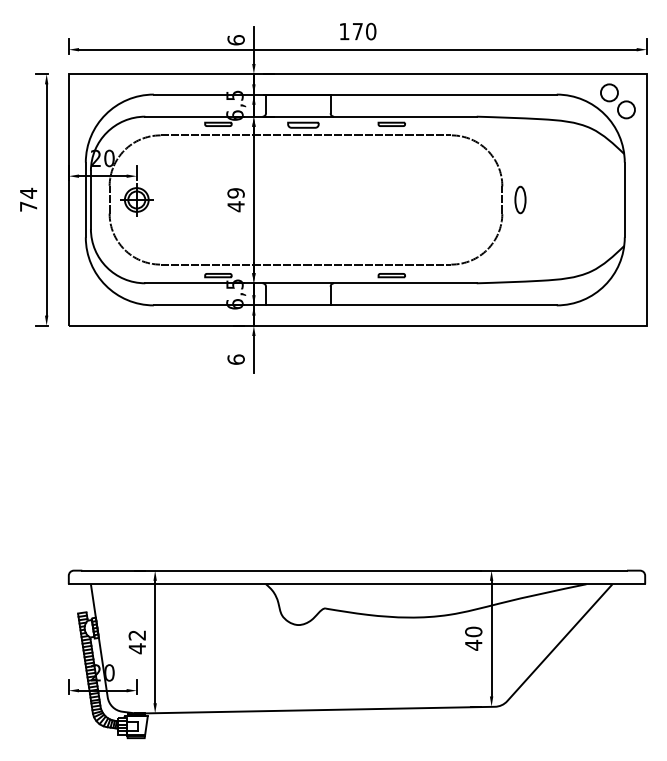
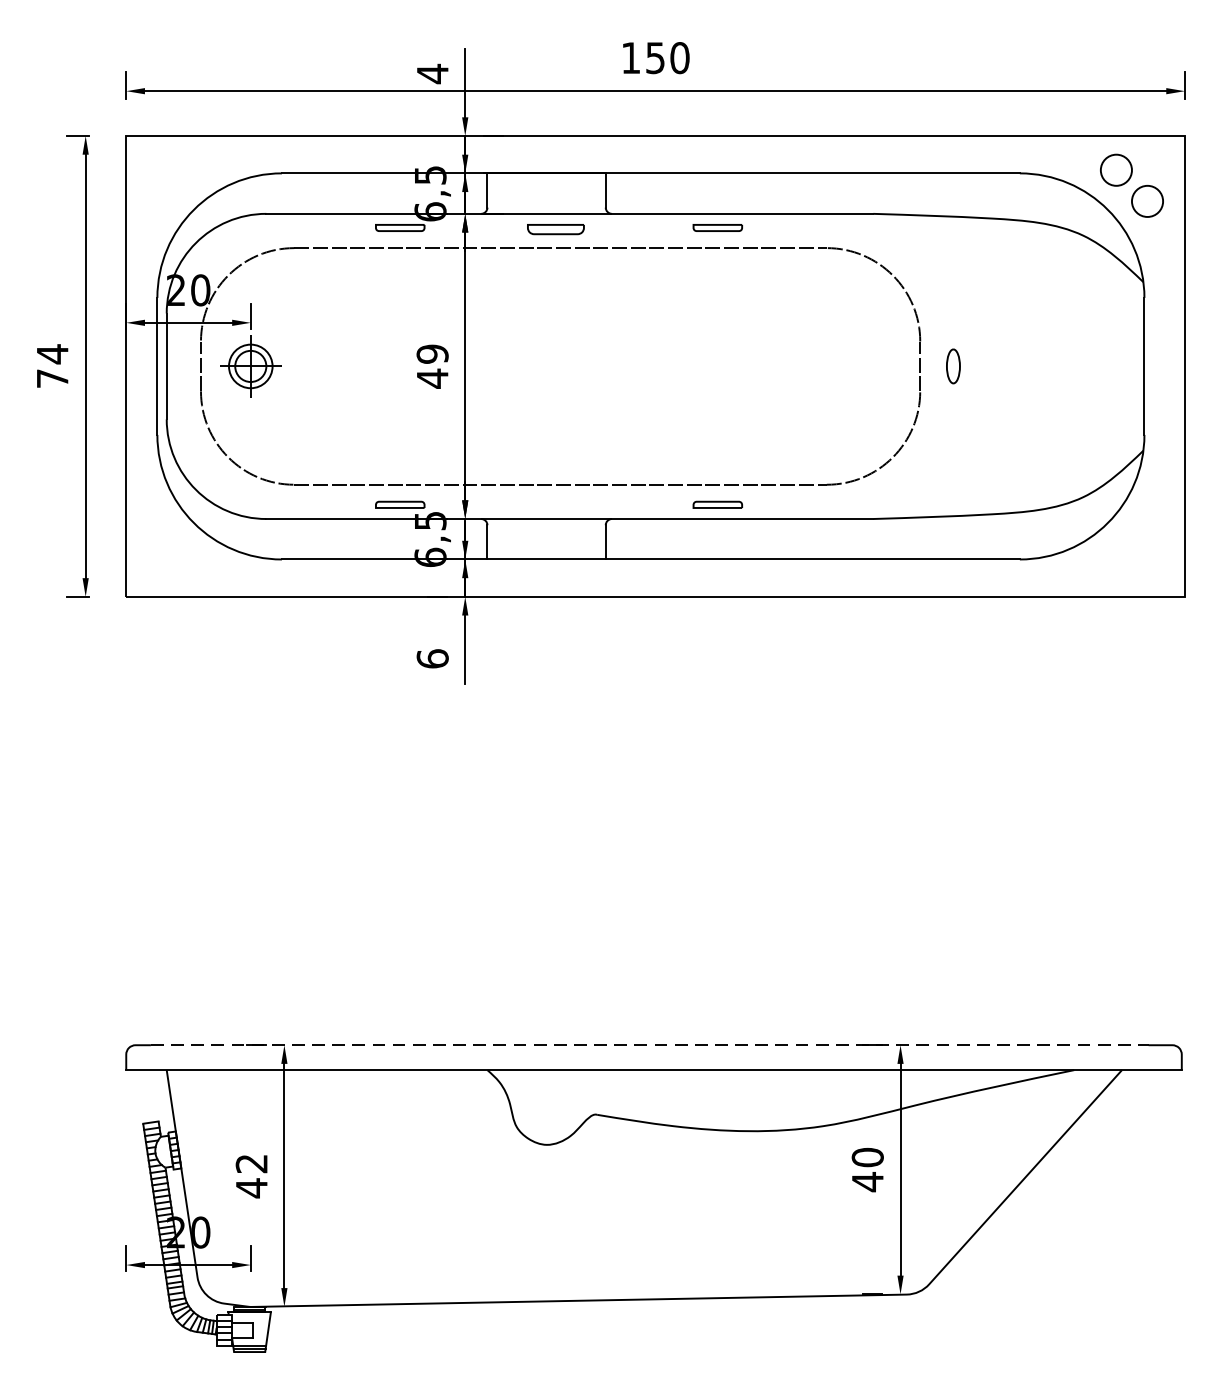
text: (357, 31) -> (654, 57), 170 -> 150
text: (235, 39) -> (431, 72), 6 -> 4
part: (520, 199) -> (953, 365), size x0.7
line: (355, 570) -> (651, 1044), solid -> dashed

